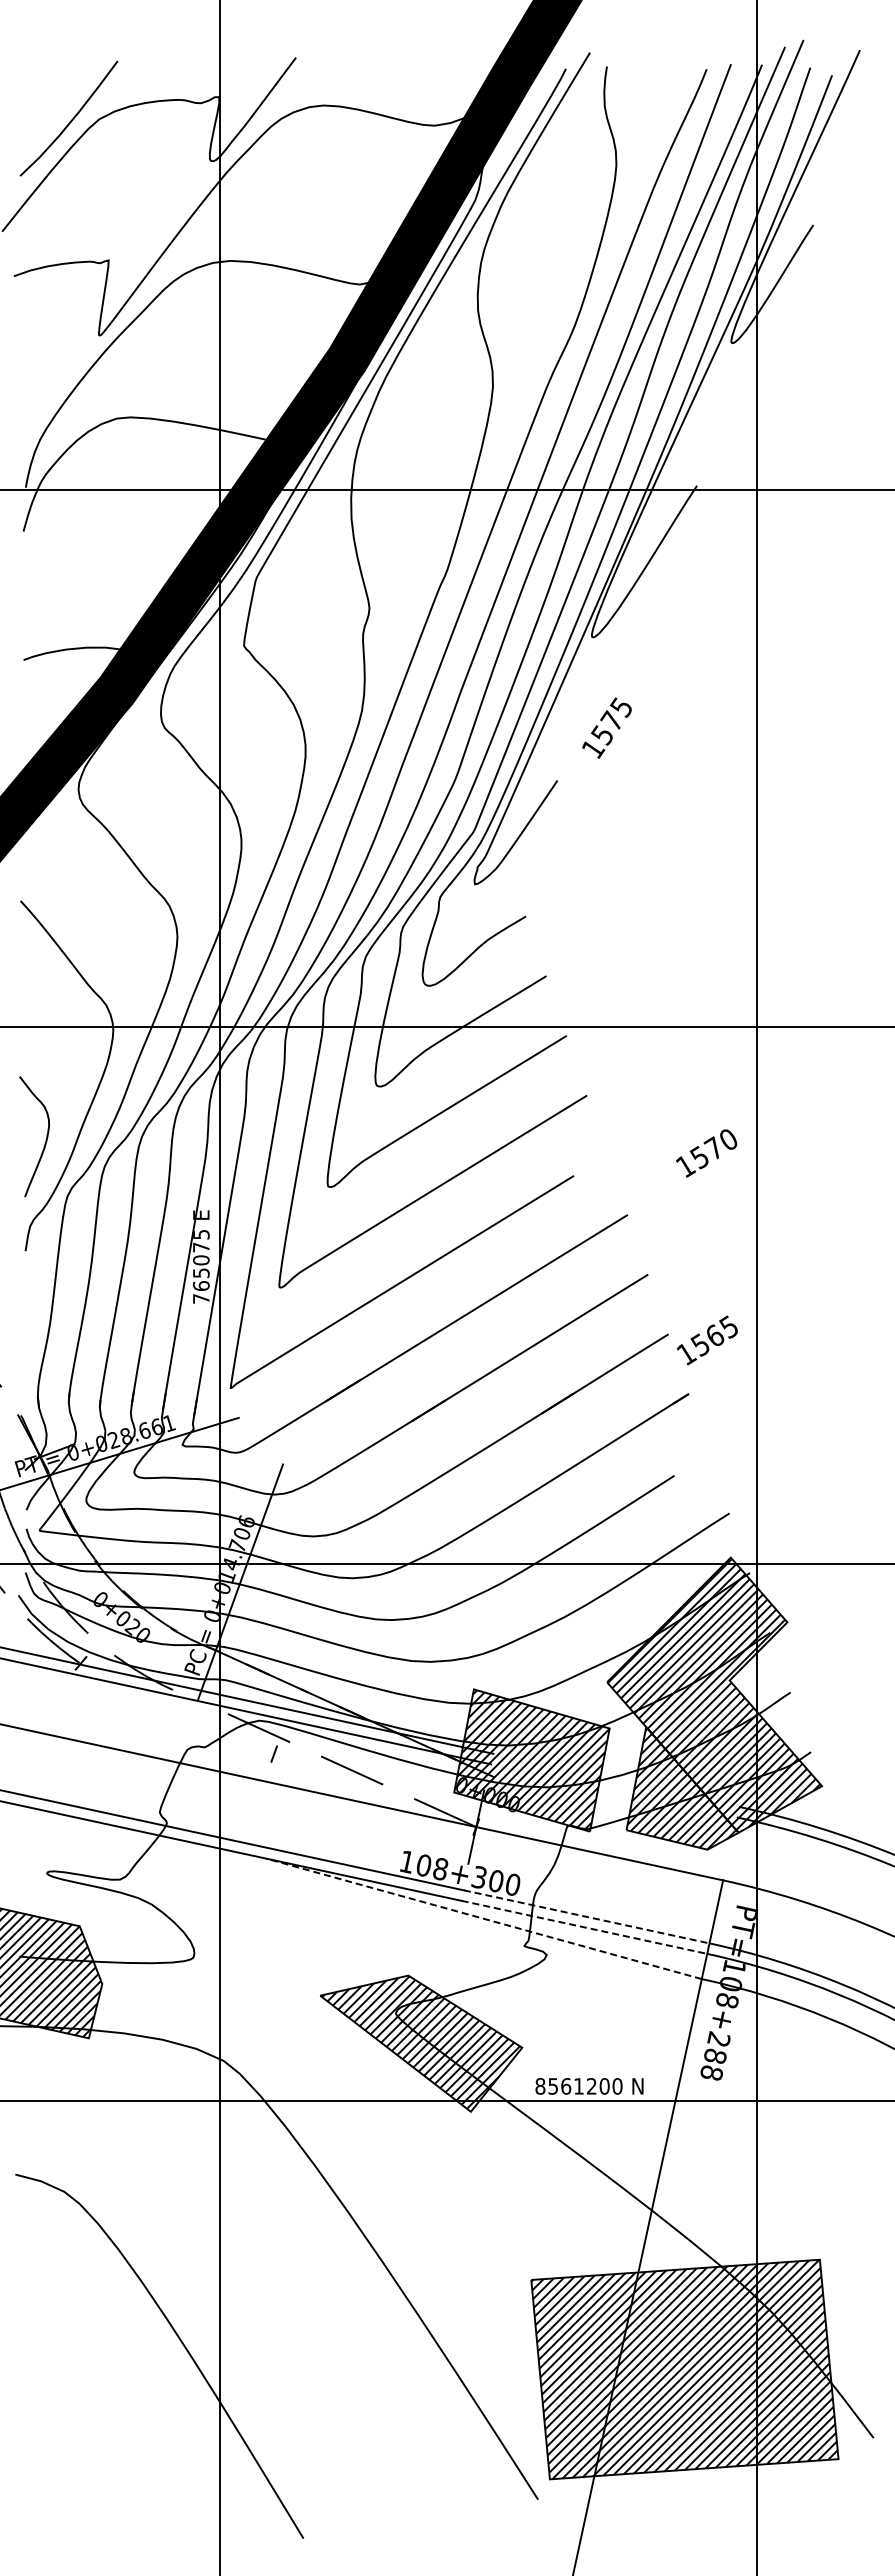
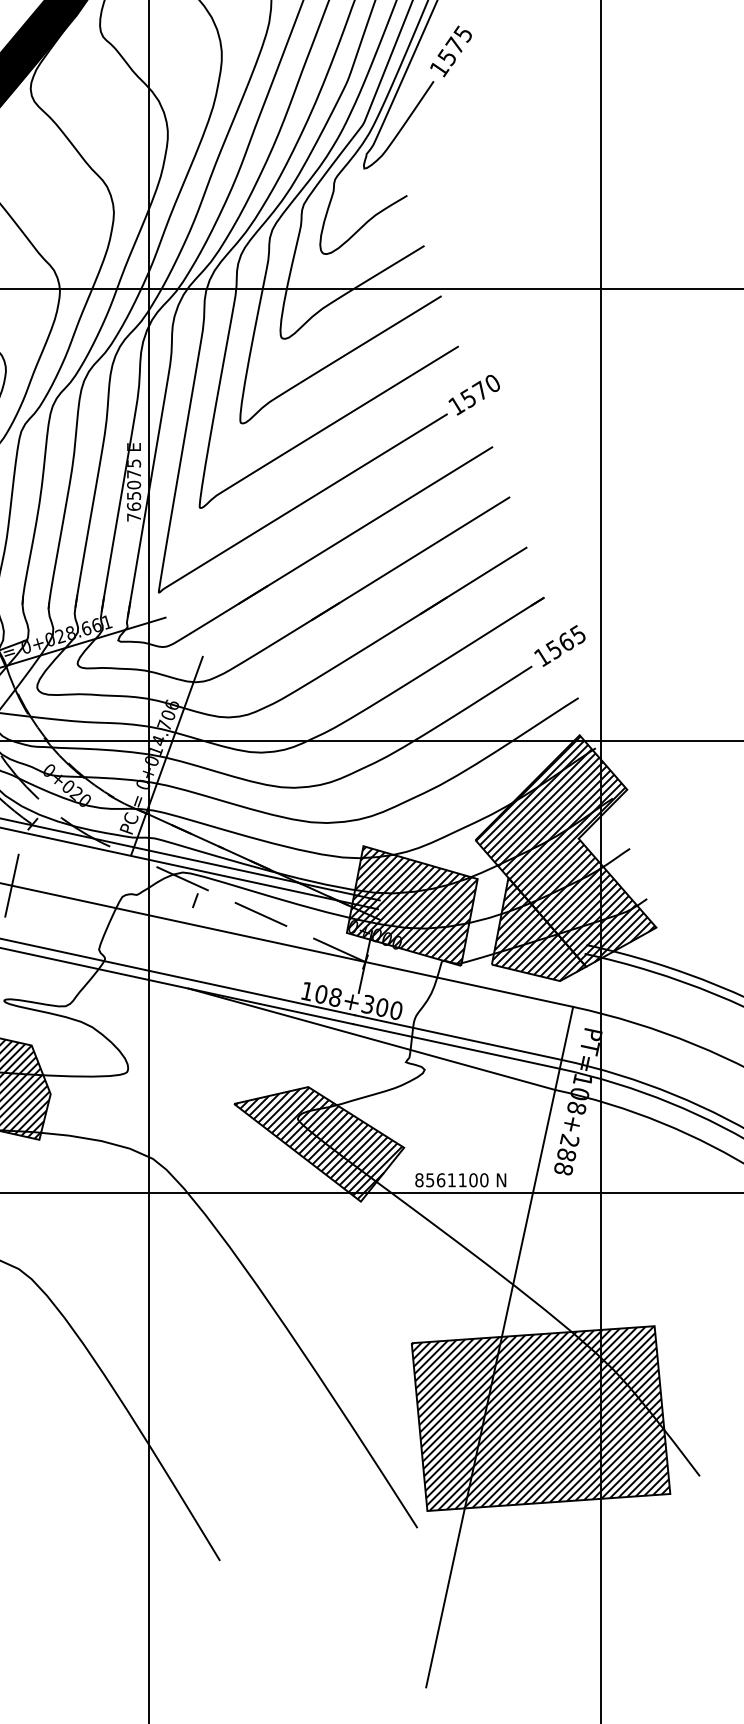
text: (606, 727) -> (450, 50), moved
text: (706, 1153) -> (474, 395), moved
text: (706, 1340) -> (559, 645), moved
line: (56, 1736) -> (12, 885), added
line: (586, 1916) -> (458, 1037), dashed -> solid
line: (484, 1918) -> (372, 1038), dashed -> solid
line: (584, 1927) -> (456, 1046), dashed -> solid
text: (591, 2086) -> (462, 1180), 8561200 -> 8561100

